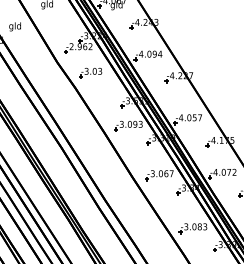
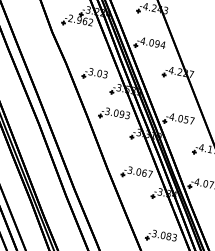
part: (90, 72) -> (94, 73), moved

